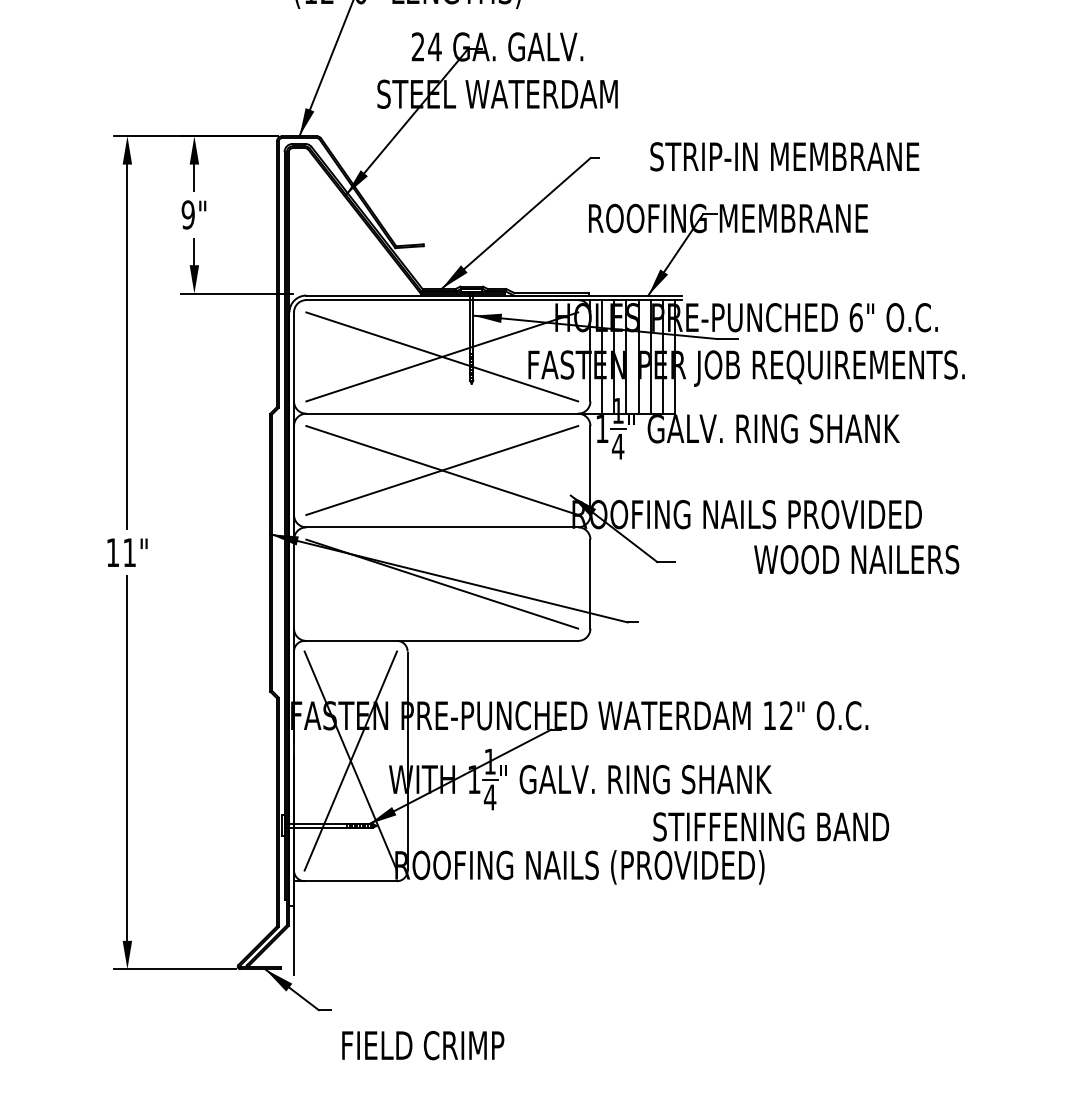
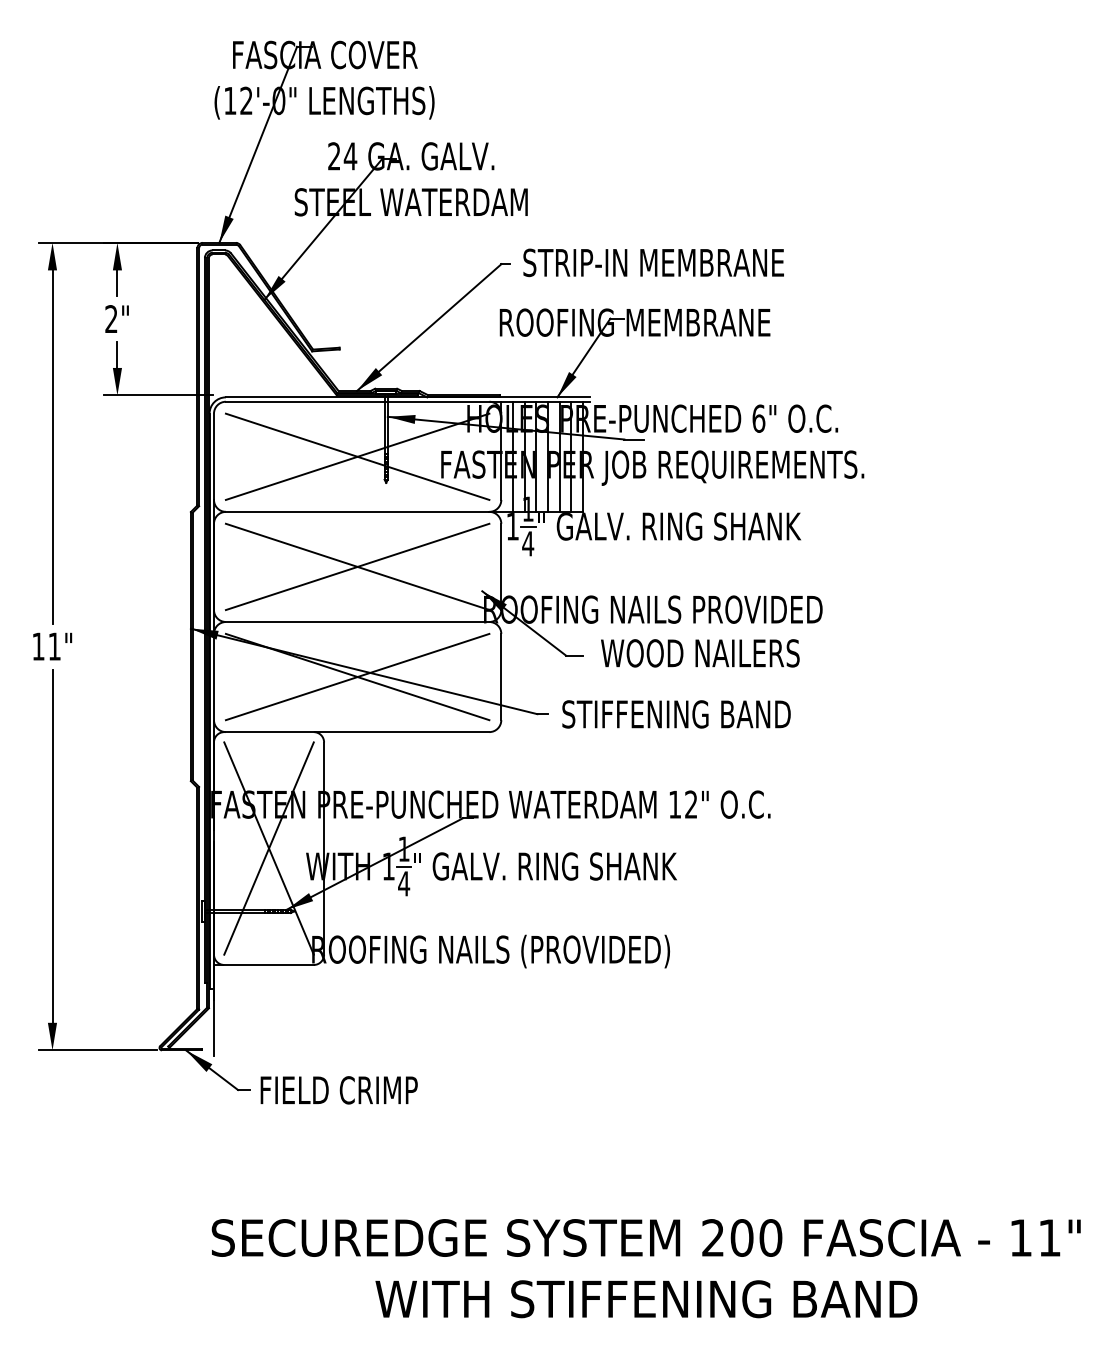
text: (784, 156) -> (653, 262), moved
text: (188, 215) -> (111, 319), 9" -> 2"
text: (856, 559) -> (700, 653), moved
line: (442, 583) -> (357, 676), added
text: (771, 827) -> (676, 714), moved
text: (422, 1045) -> (338, 1090), moved

